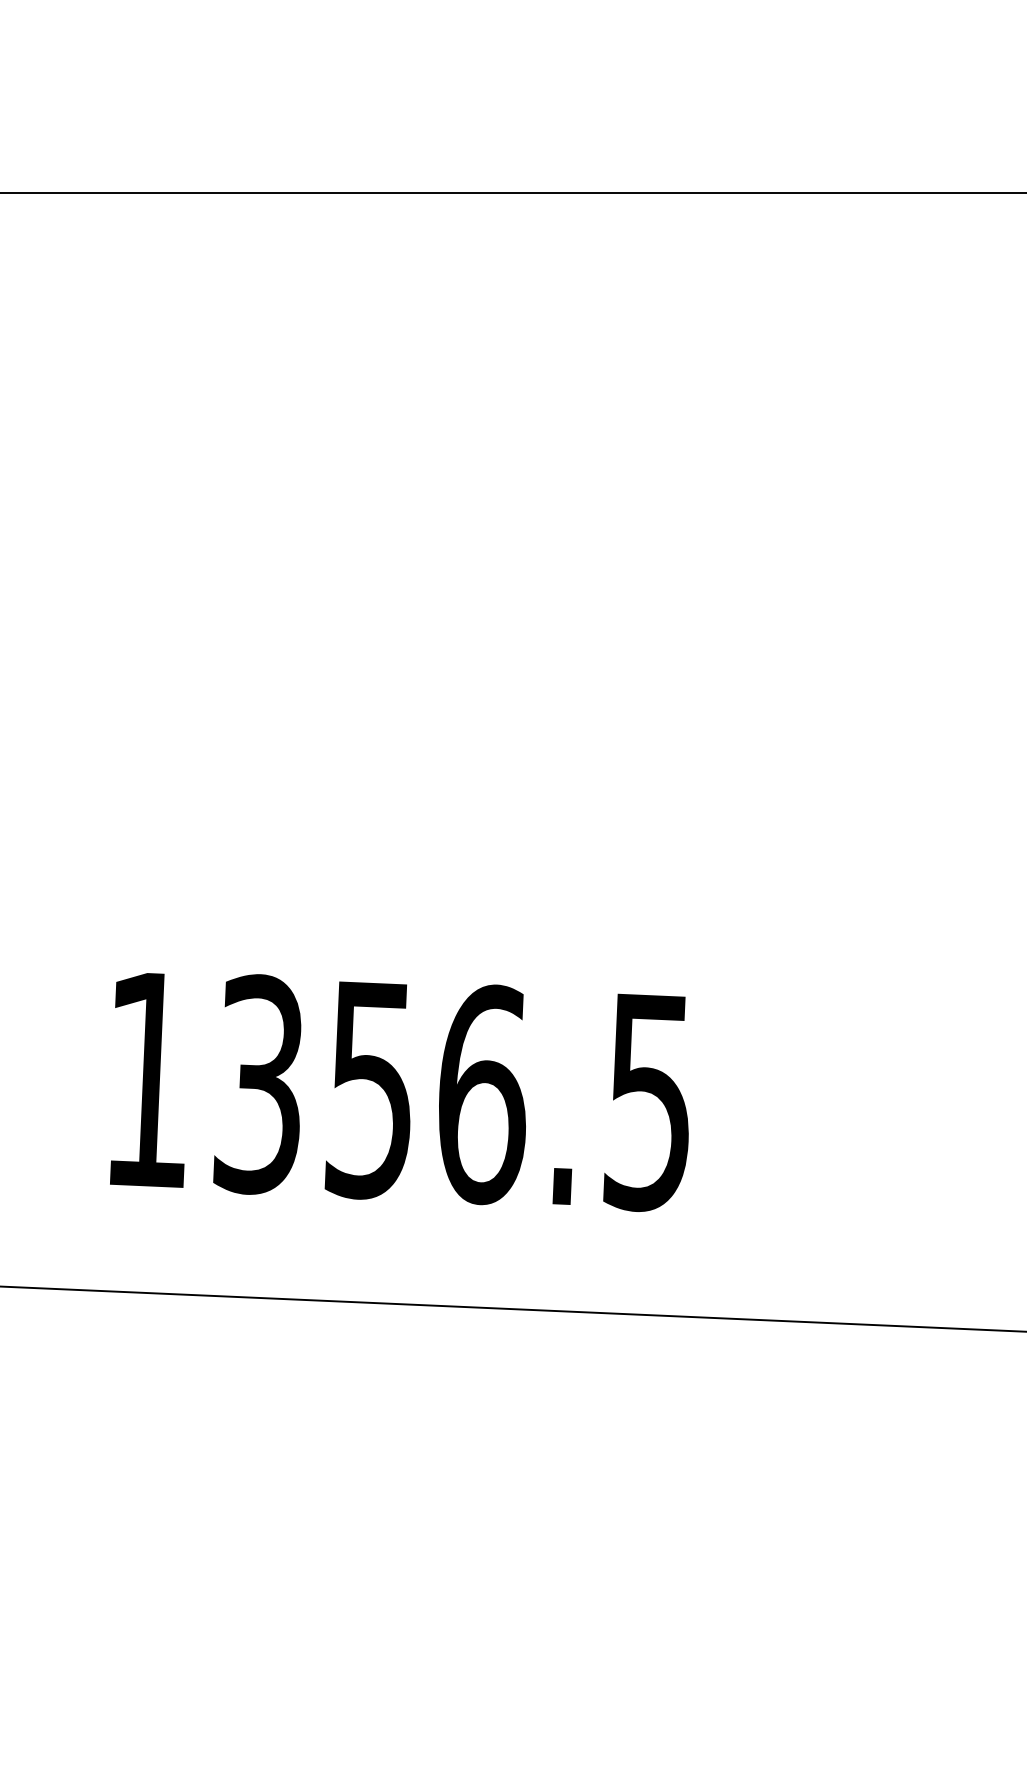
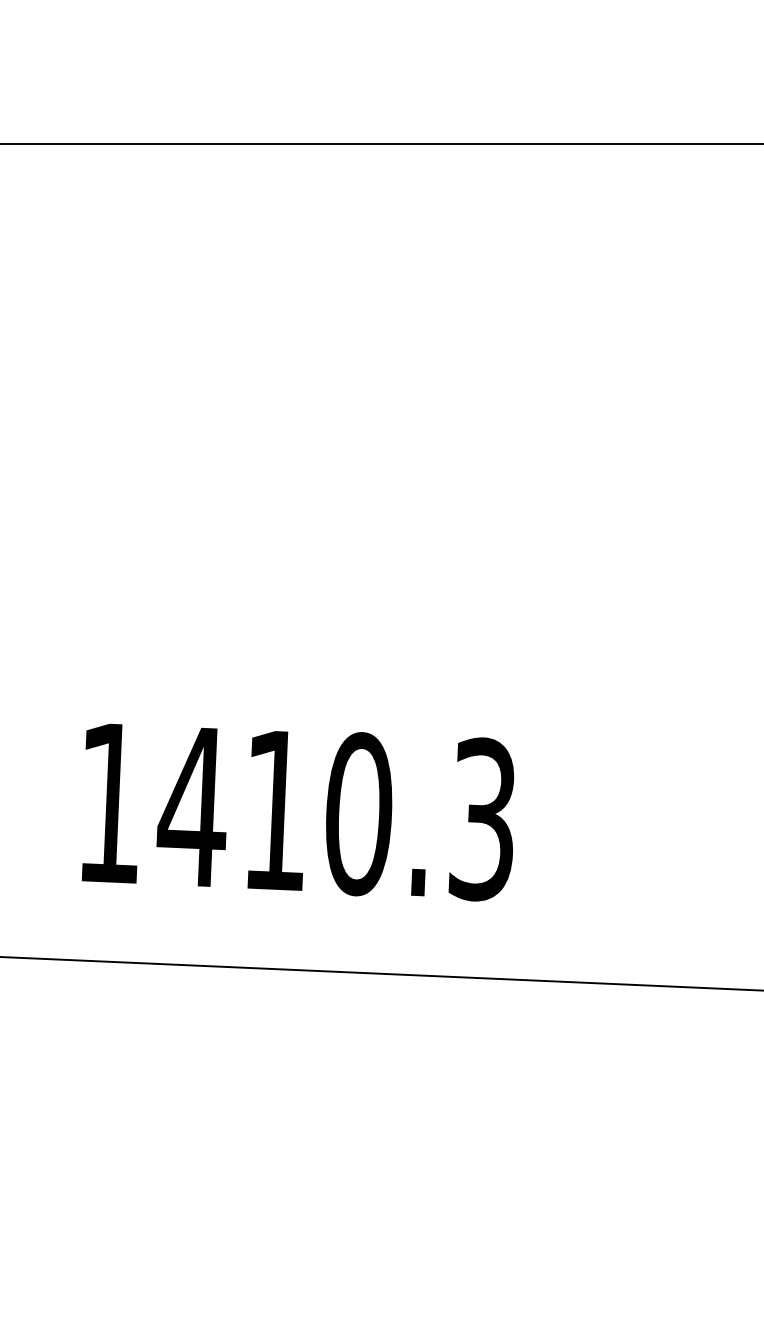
text: (450, 1092) -> (335, 812), 1356.5 -> 1410.3

